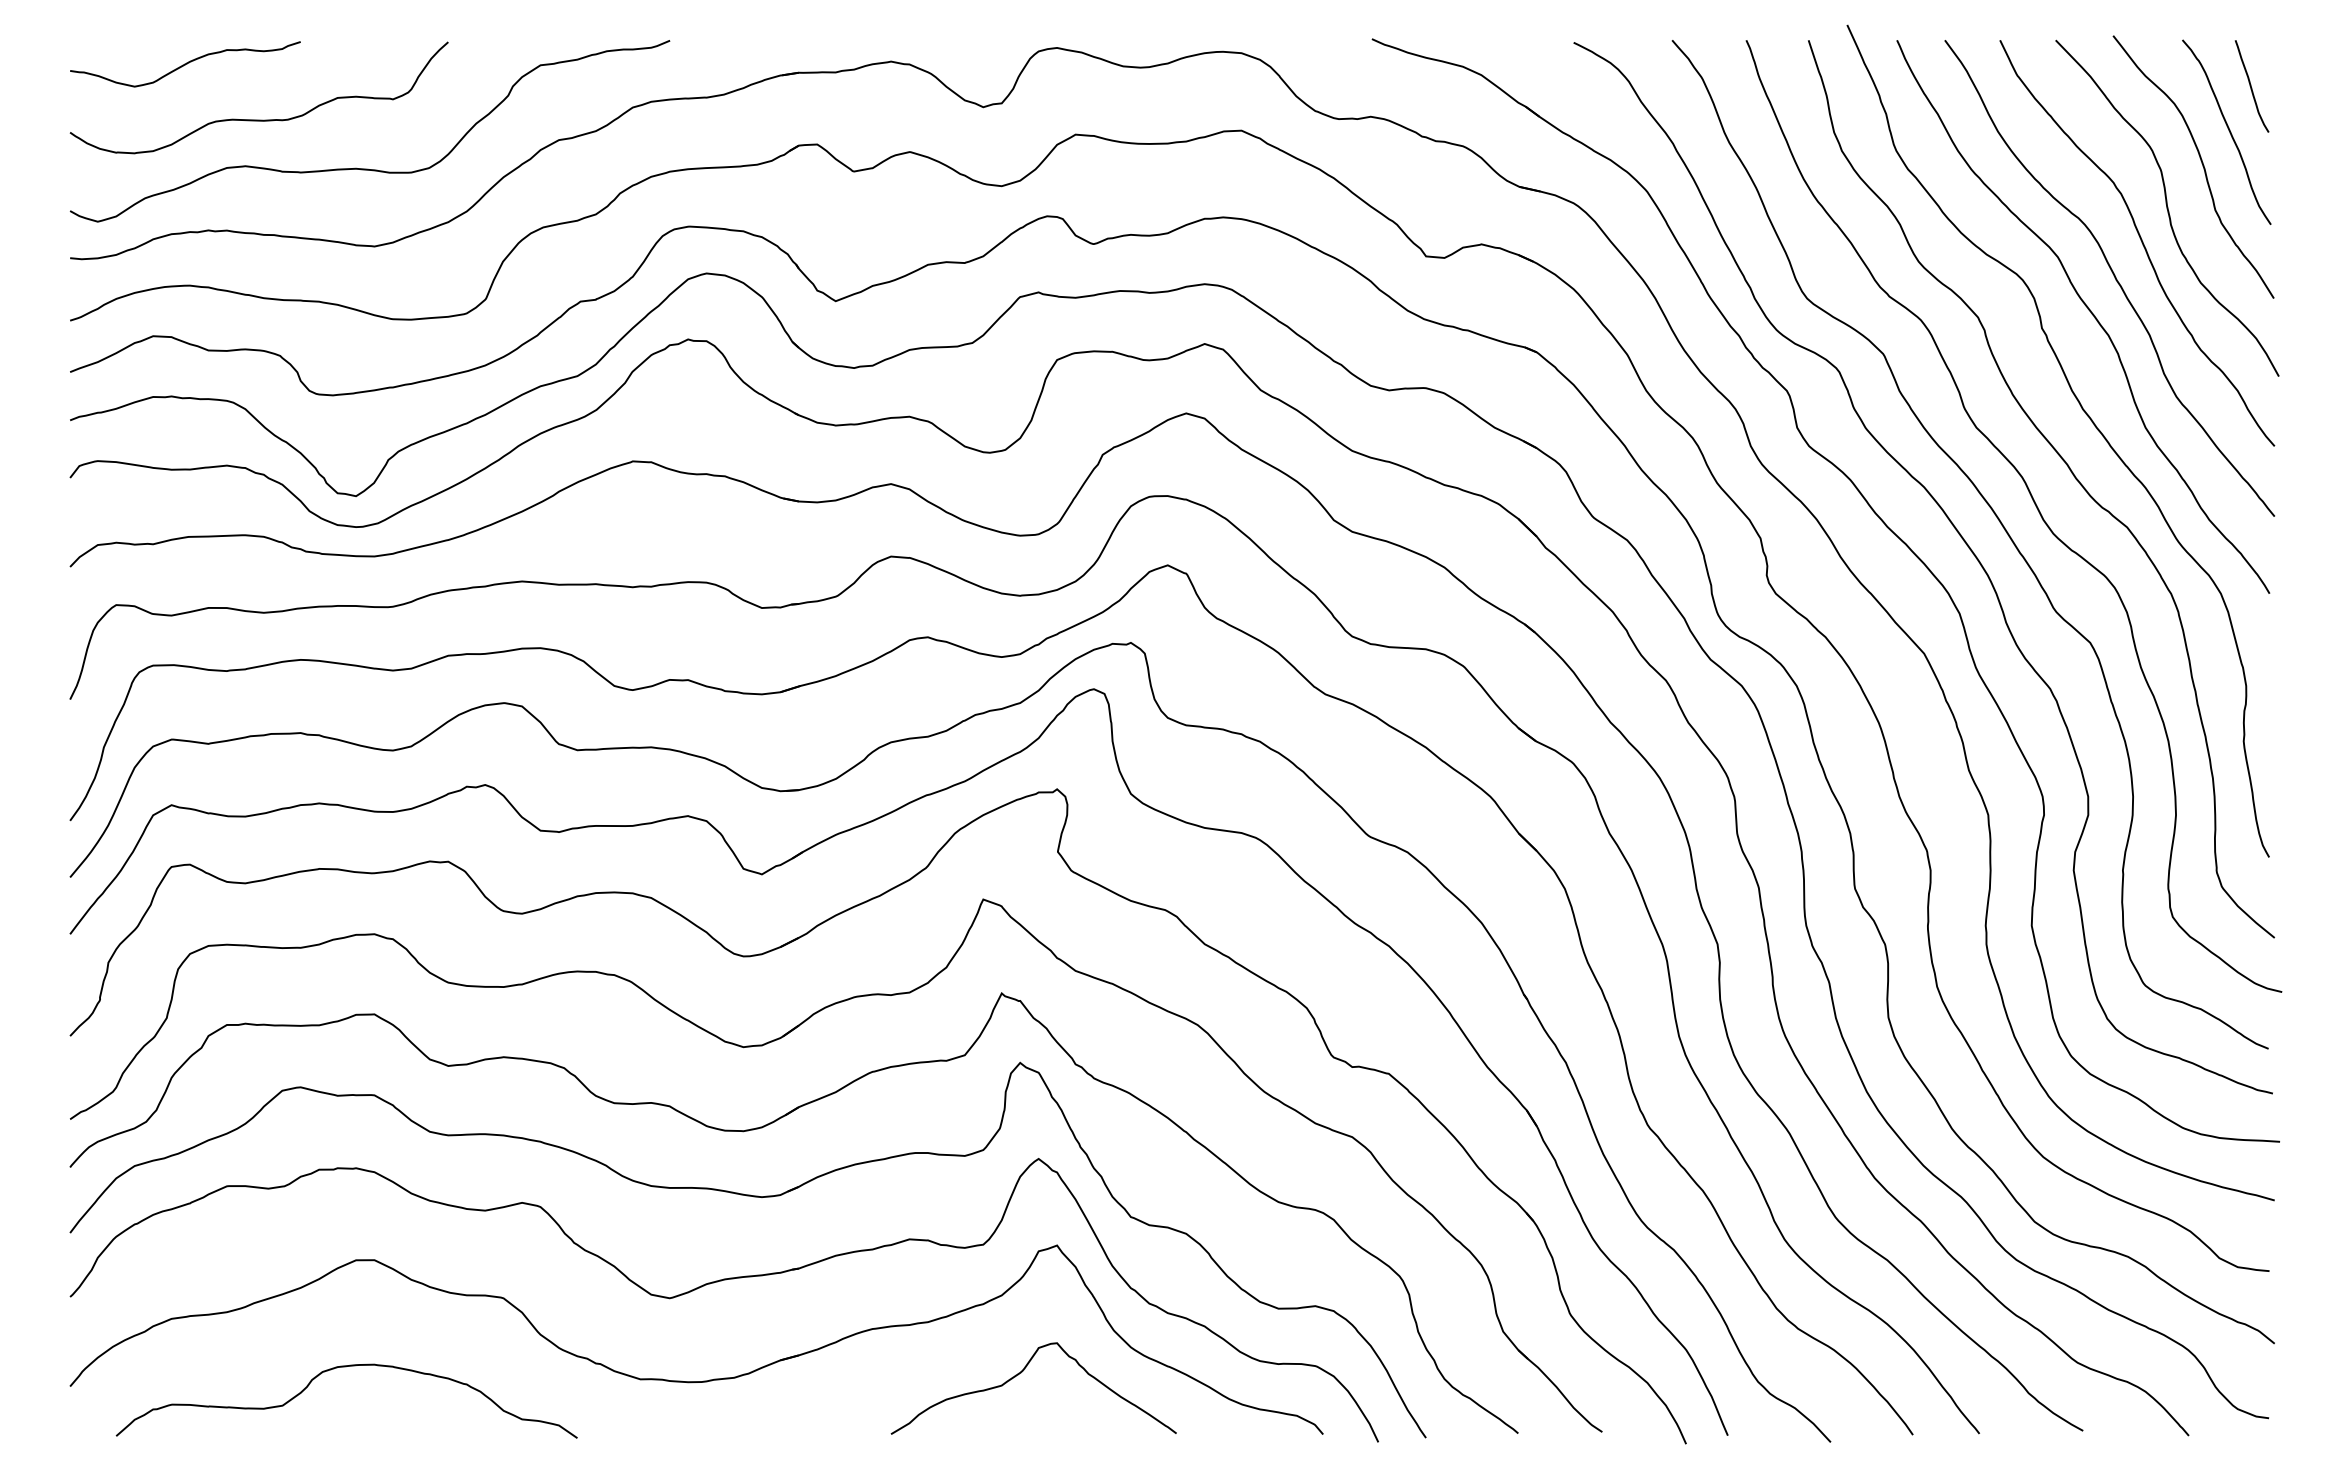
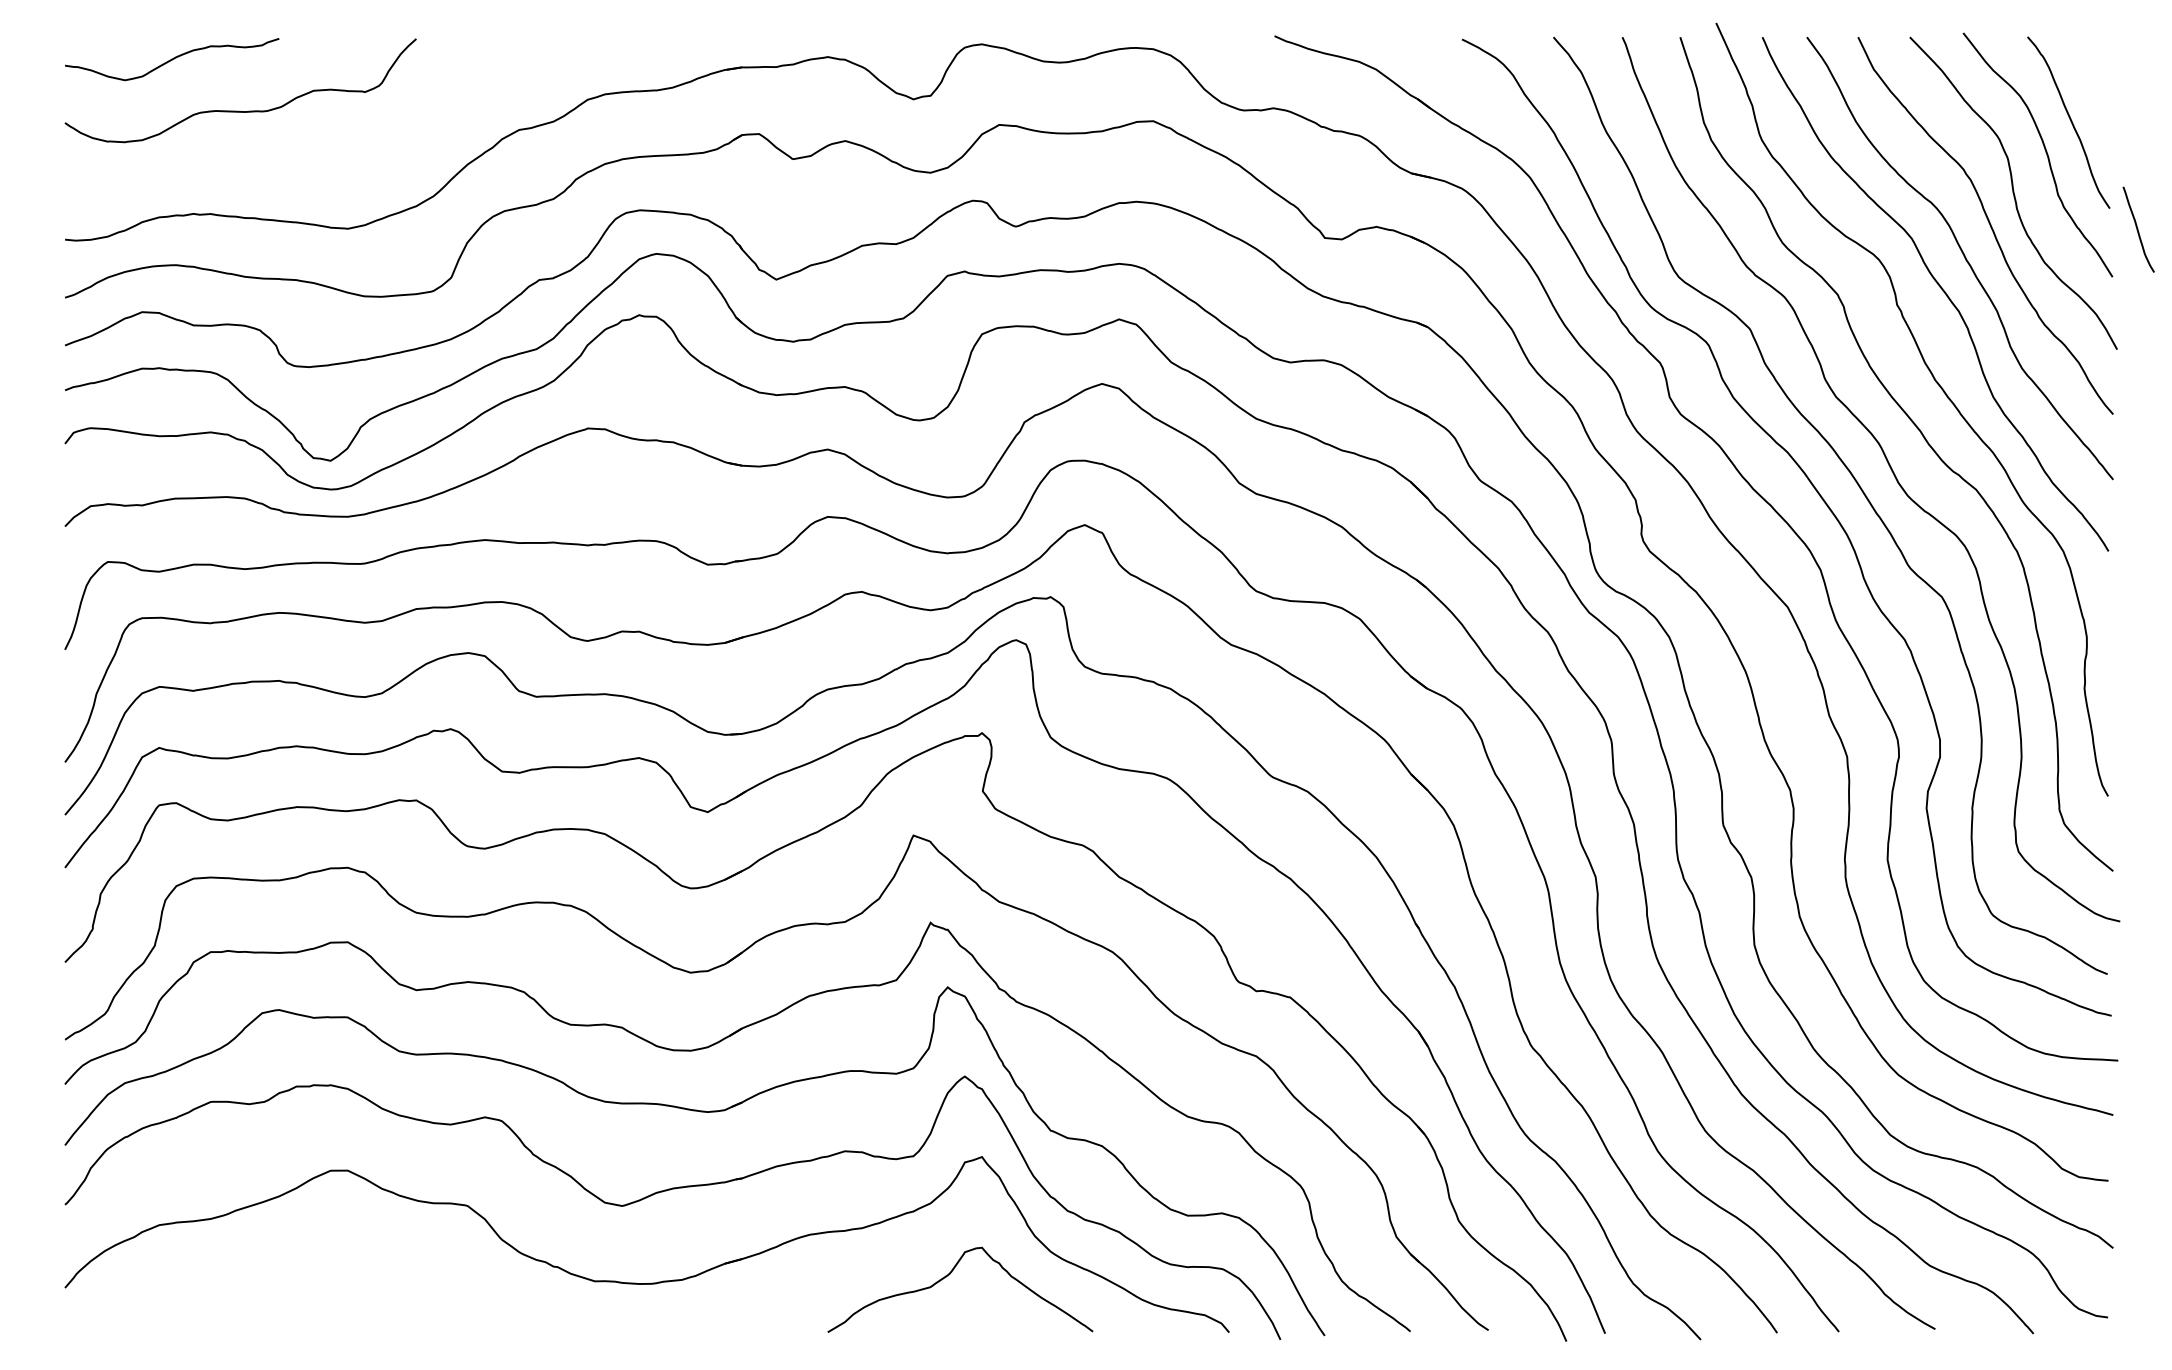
curve: (2251, 86) -> (2138, 229), moved
curve: (368, 168) -> (342, 156), removed
curve: (346, 1367) -> (321, 1270), removed

